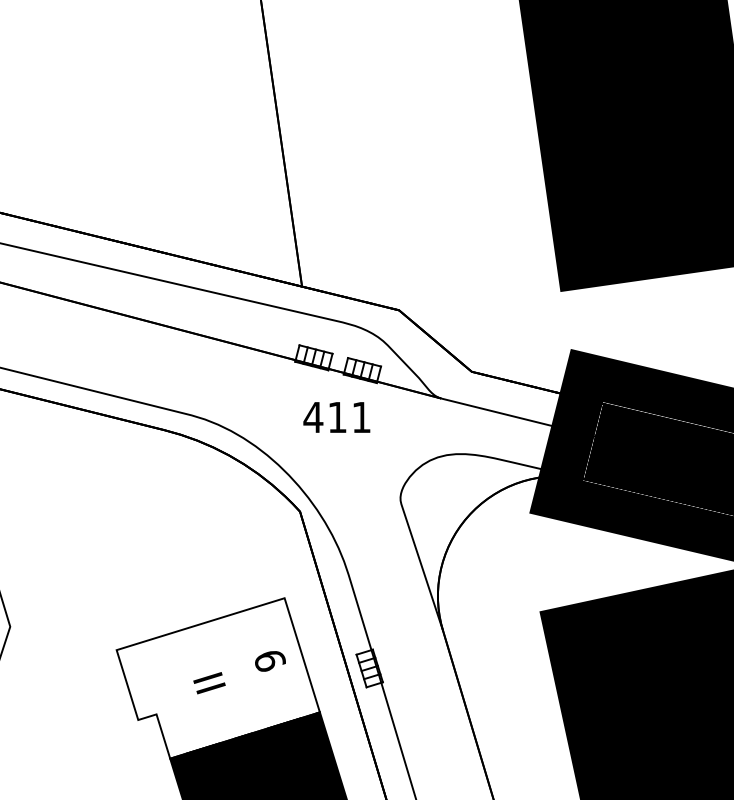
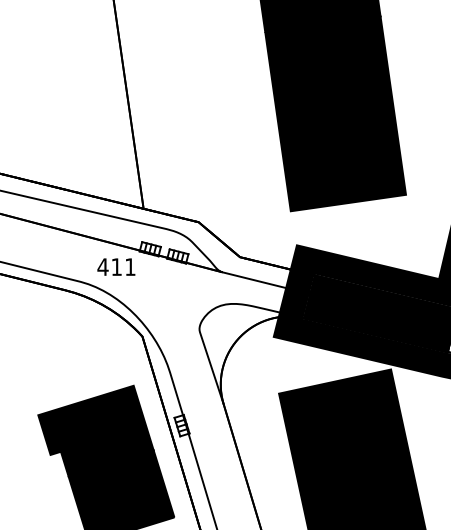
text: (337, 416) -> (116, 266), moved
fill: (217, 676) -> (95, 430), added

